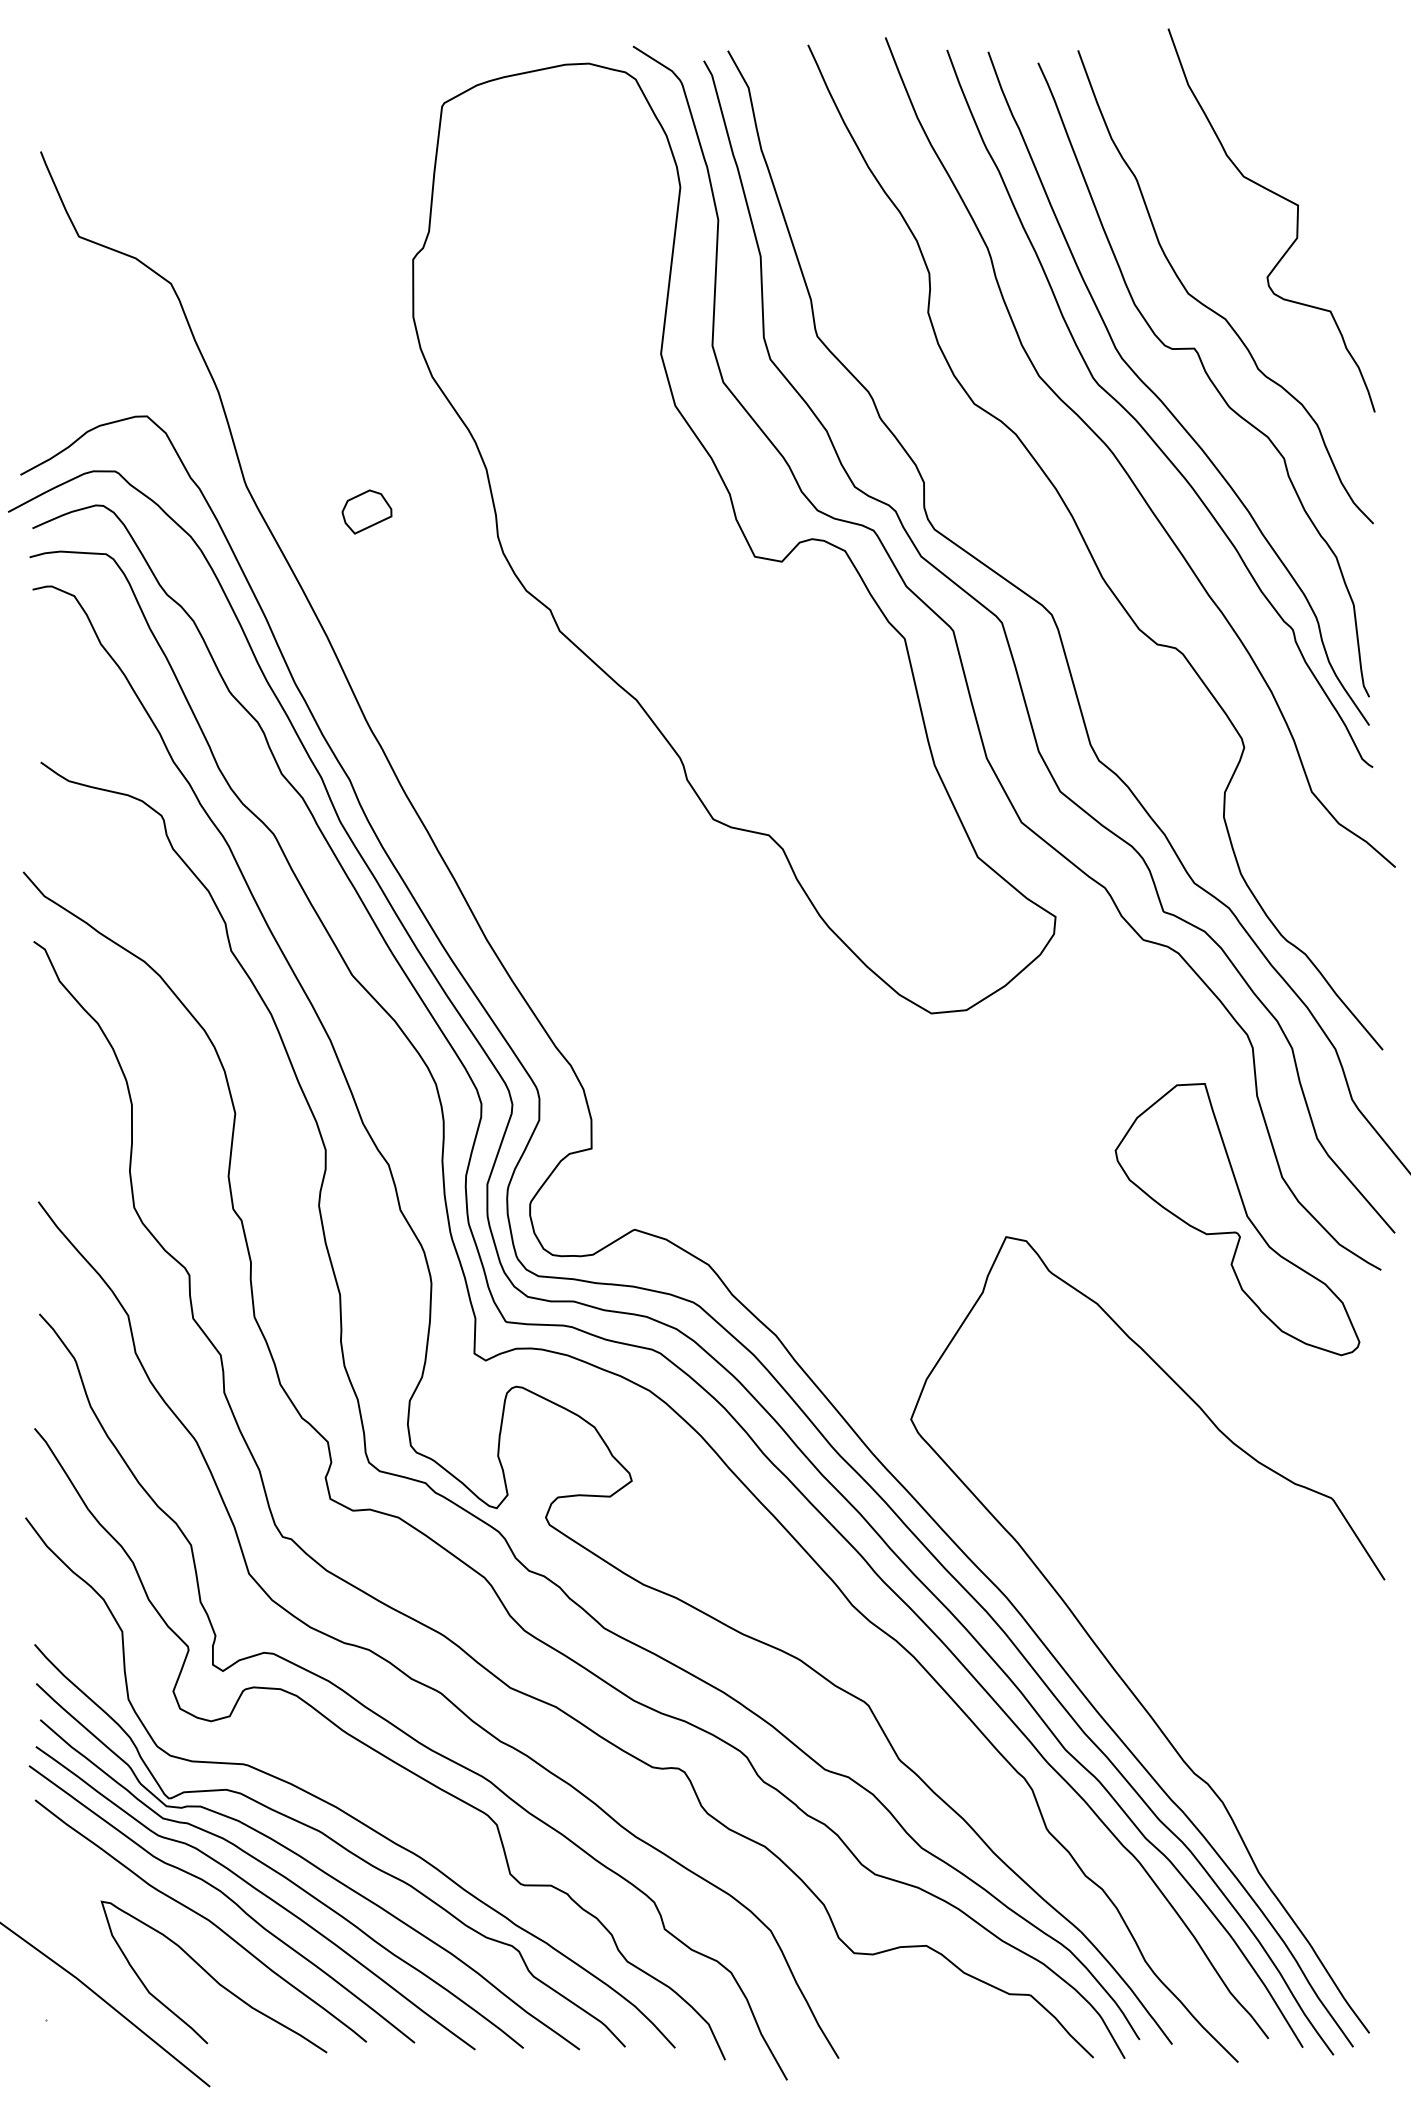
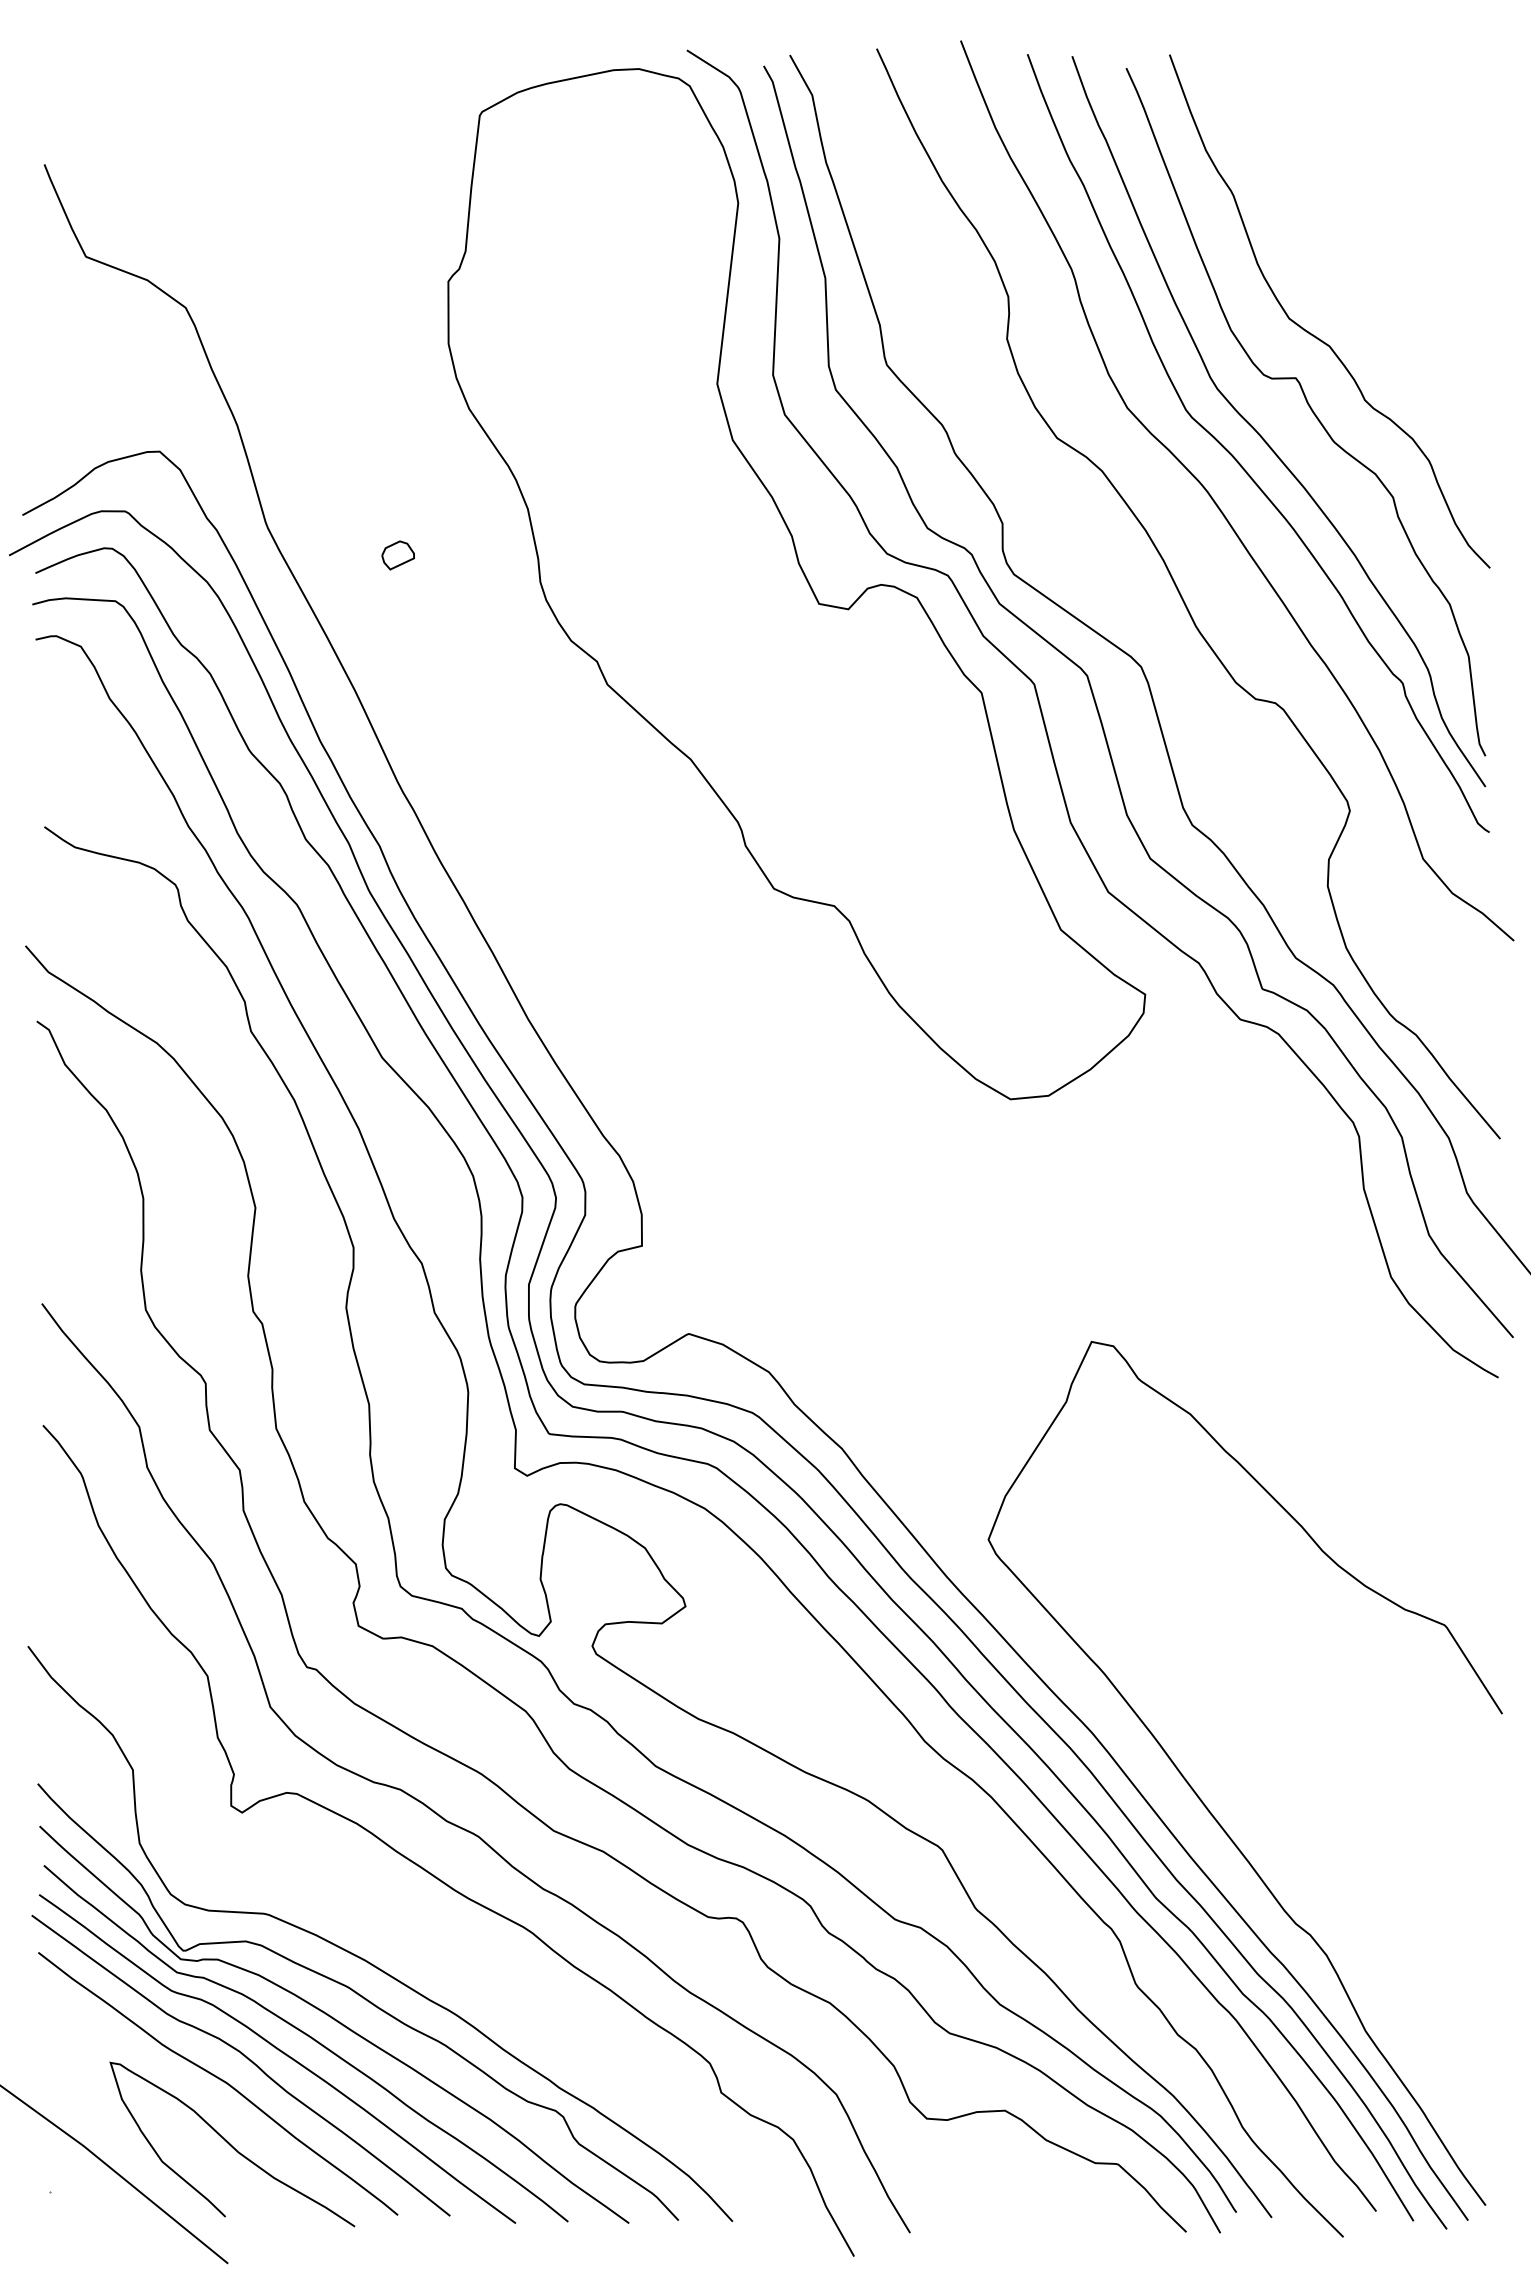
curve: (1282, 198) -> (1391, 215), removed
part: (366, 512) -> (397, 555), size x0.6
part: (1237, 1219) -> (1342, 1322), removed
curve: (375, 1749) -> (407, 1897), removed

